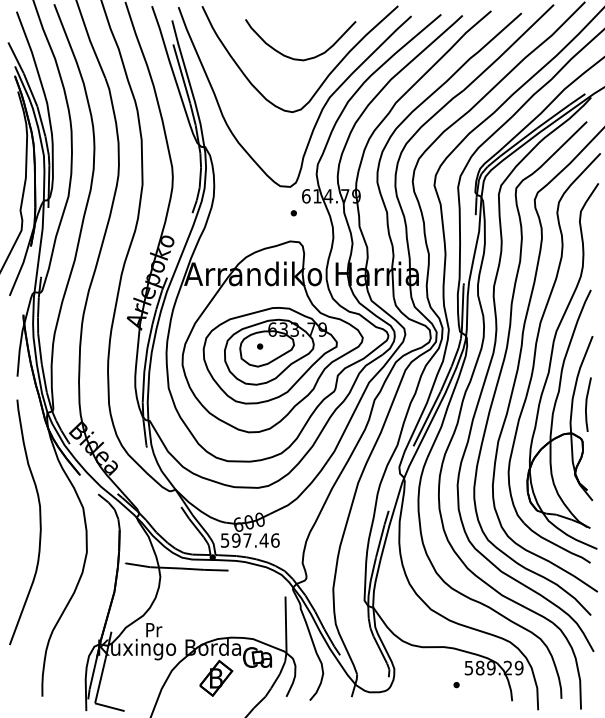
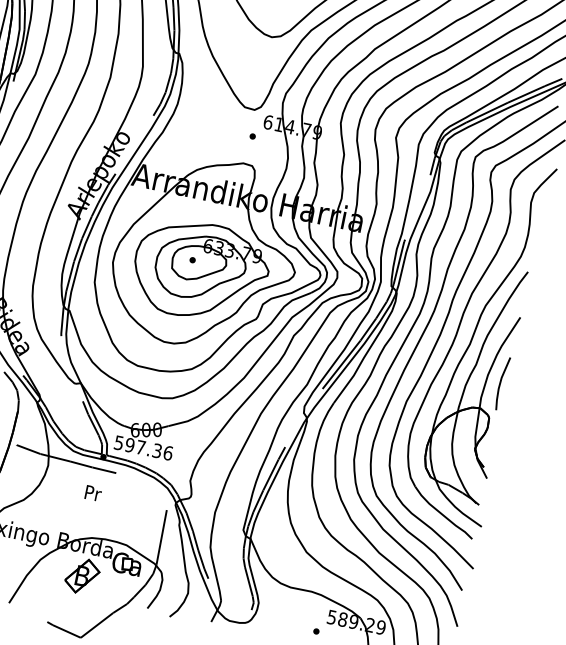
text: (263, 540) -> (156, 450), 597.46 -> 597.36
text: (154, 630) -> (93, 493), moved

